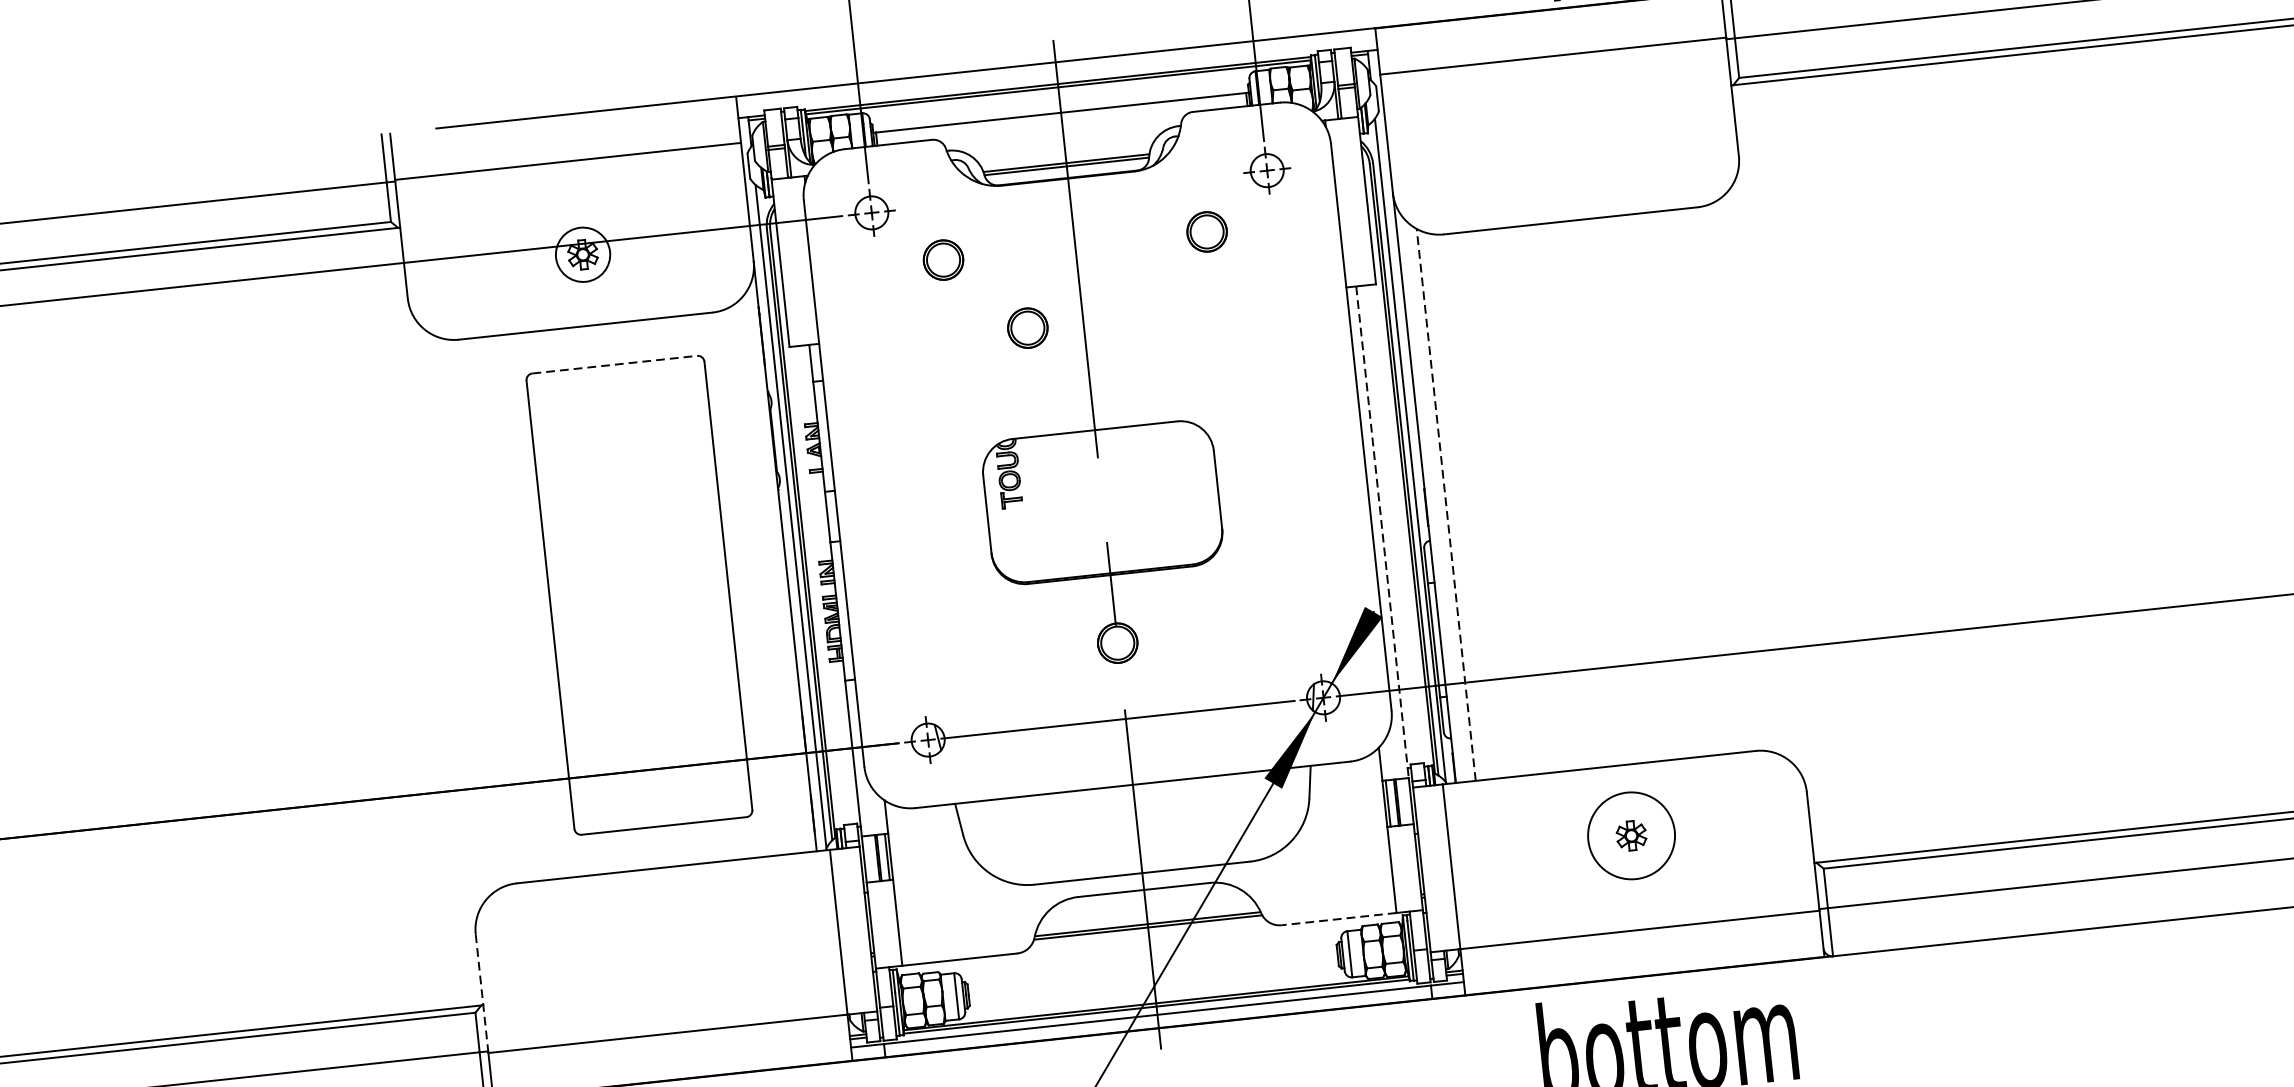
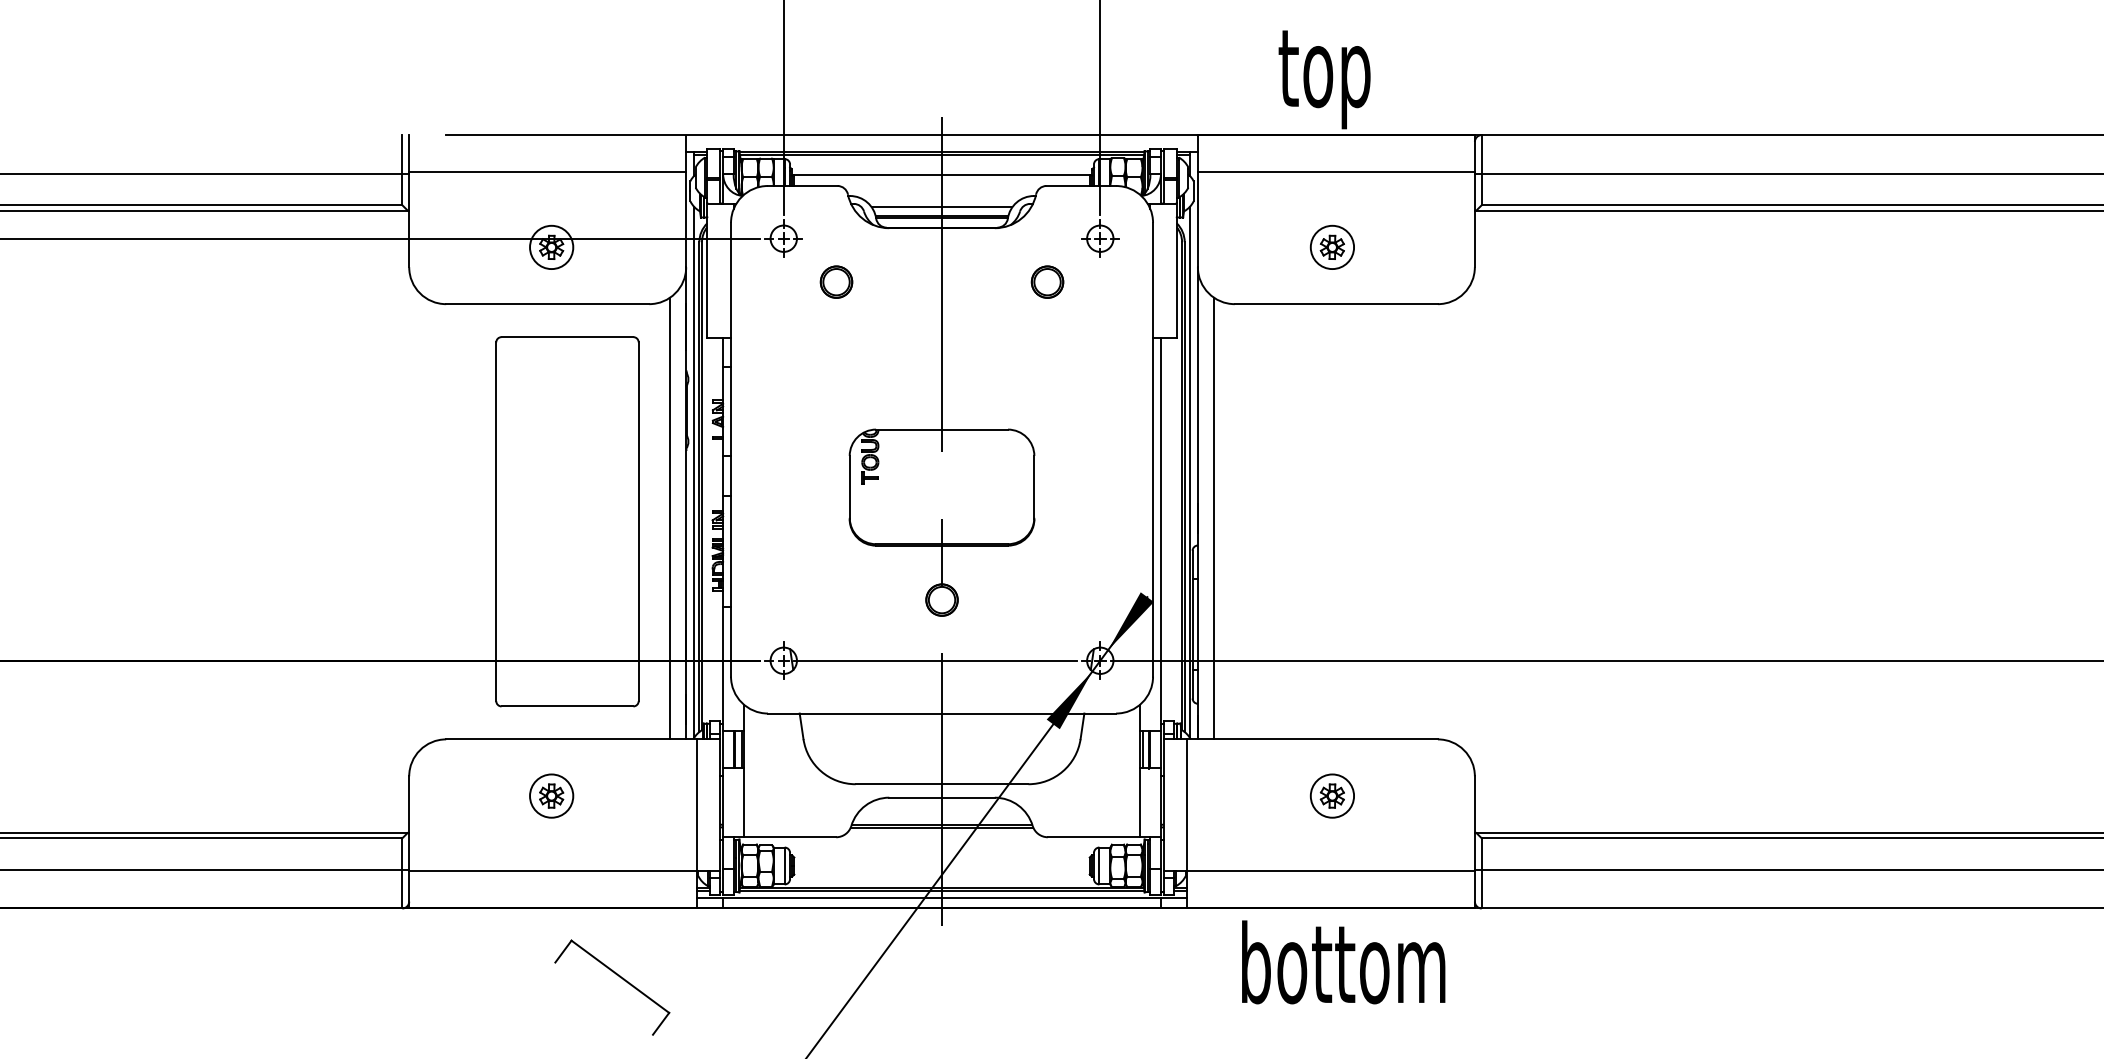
part: (1557, 149) -> (1331, 246), added
line: (1064, 152) -> (941, 207), added
part: (1027, 327) -> (897, 342), removed
line: (614, 365) -> (567, 337), dashed -> solid
line: (1445, 504) -> (1213, 518), dashed -> solid
line: (1381, 532) -> (1160, 534), dashed -> solid
line: (767, 577) -> (670, 518), added
circle: (1631, 835) -> (1332, 795), size x0.62
line: (1338, 919) -> (1093, 837), dashed -> solid
part: (656, 939) -> (551, 795), added
line: (482, 993) -> (409, 823), dashed -> solid

